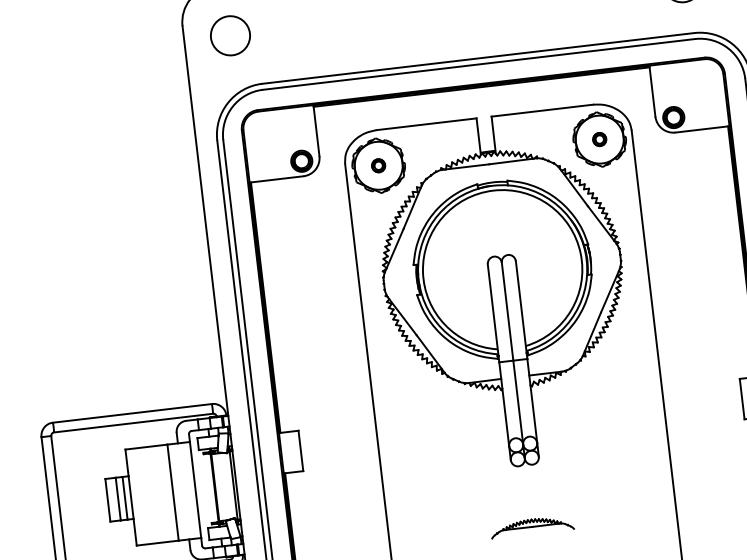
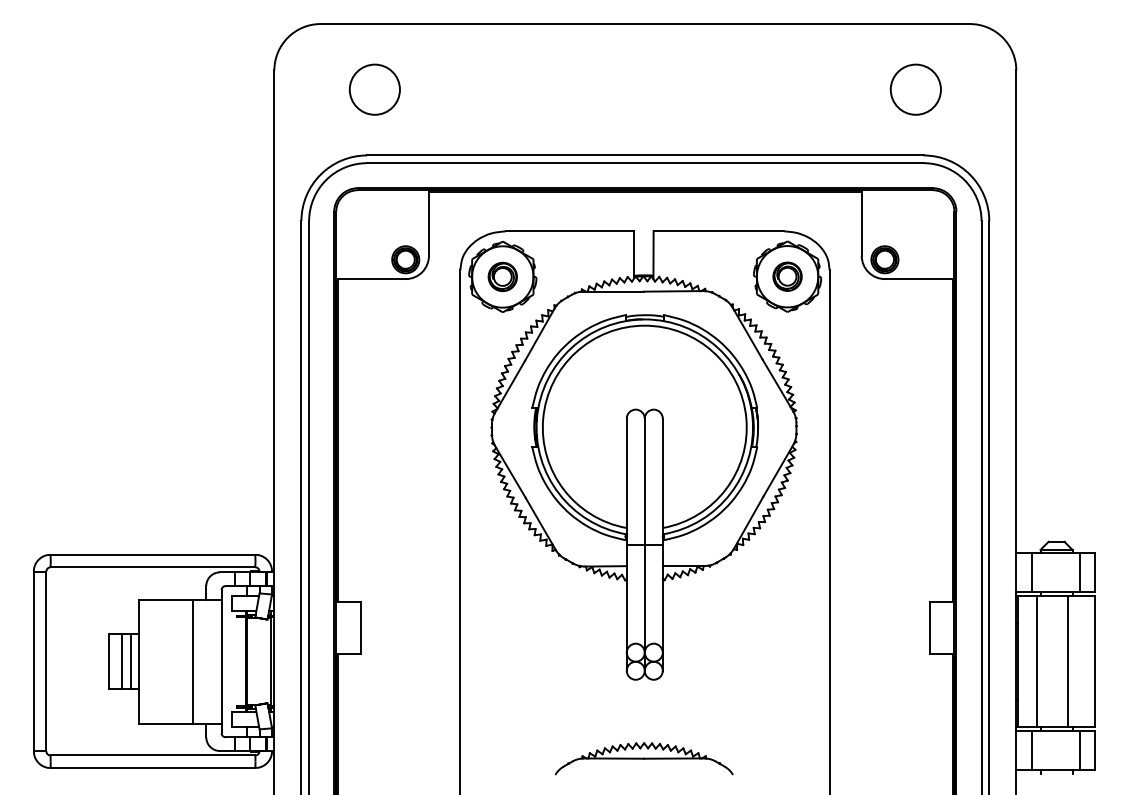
circle: (230, 35) -> (374, 89), moved
part: (599, 139) -> (787, 276), size x1.67
part: (378, 165) -> (502, 276), size x1.67
part: (531, 526) -> (643, 758), size x1.67

